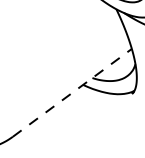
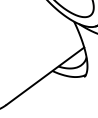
line: (72, 91) -> (45, 75), dashed -> solid

